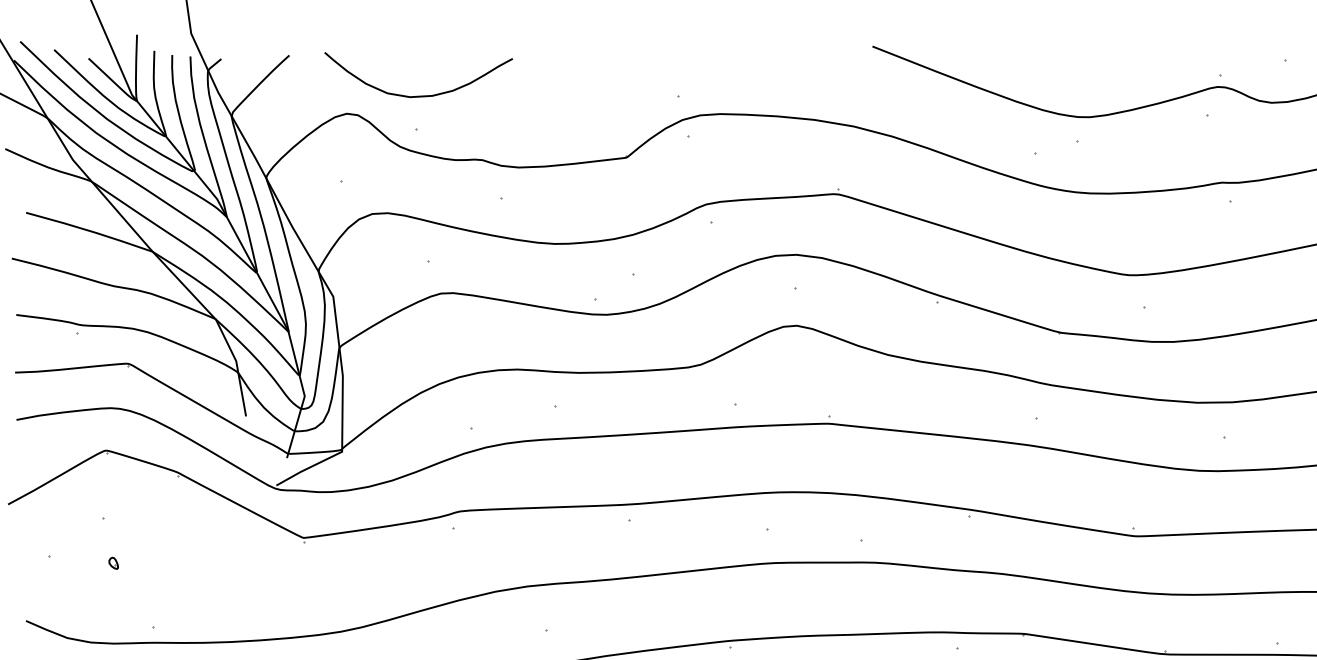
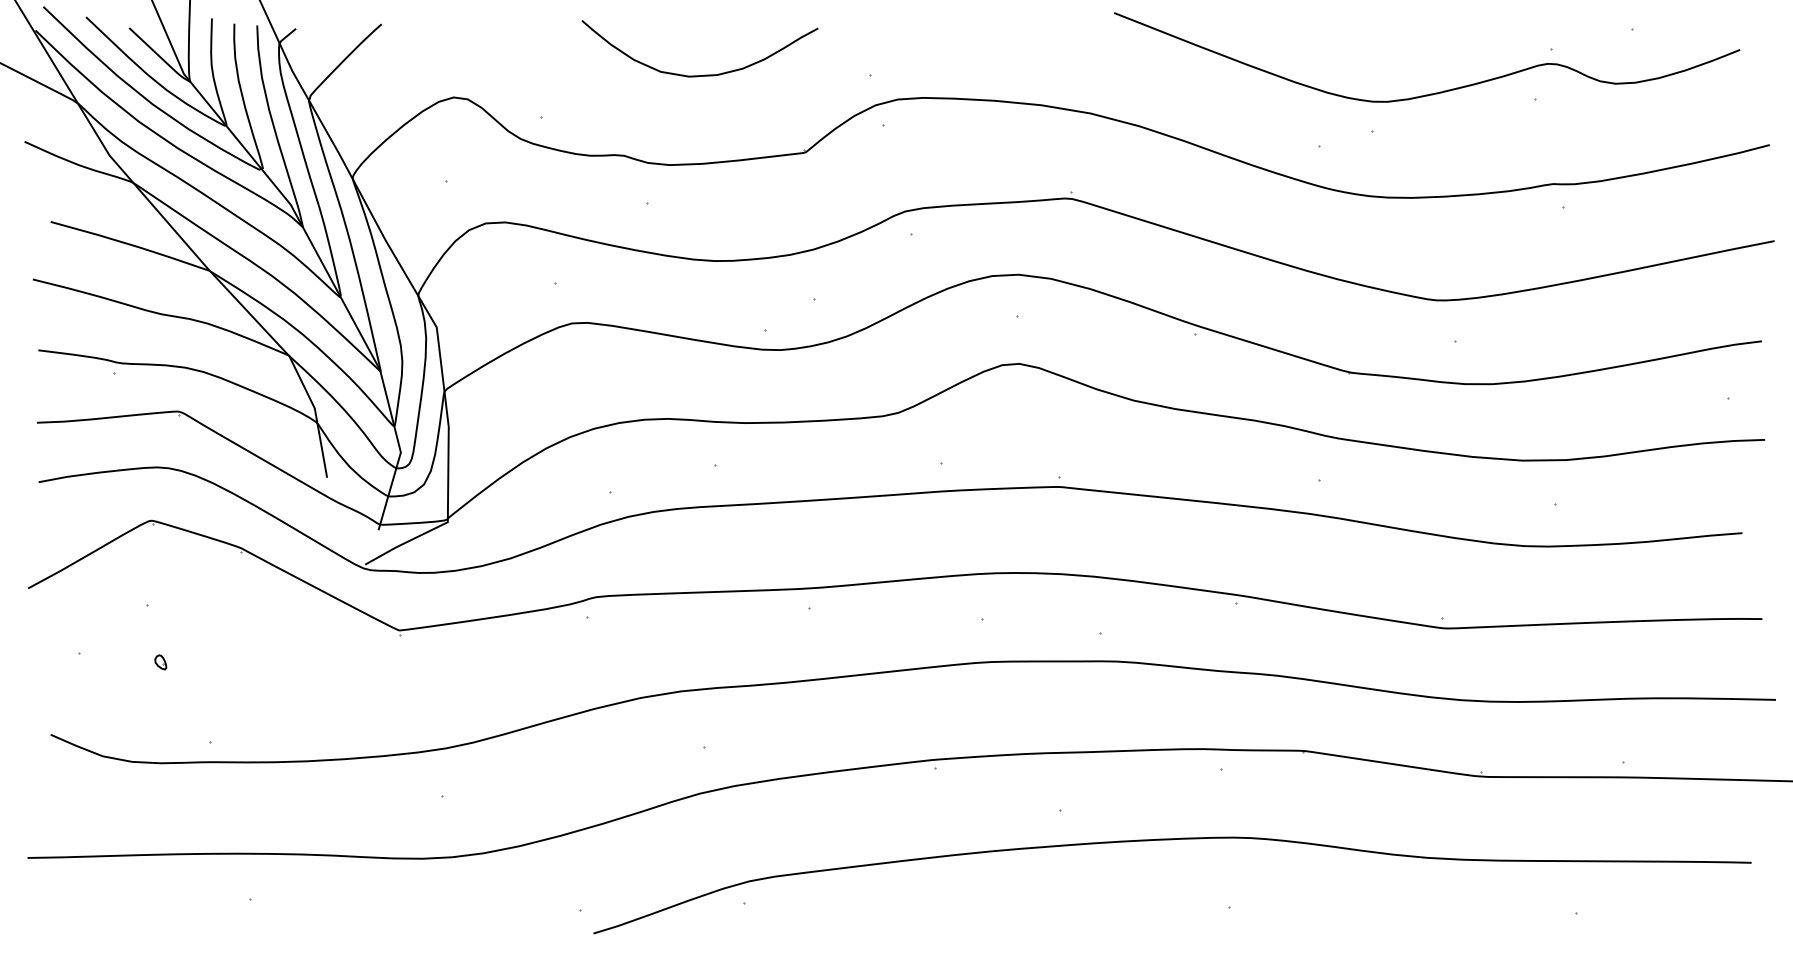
curve: (422, 95) -> (704, 74), moved

